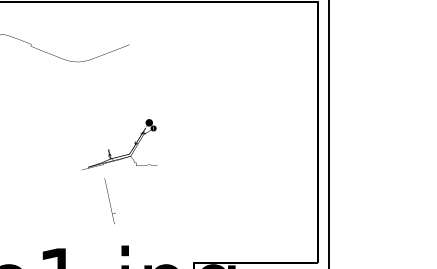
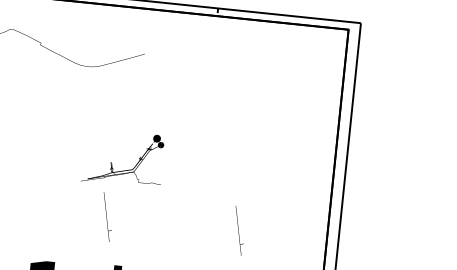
part: (234, 201) -> (238, 231), added

